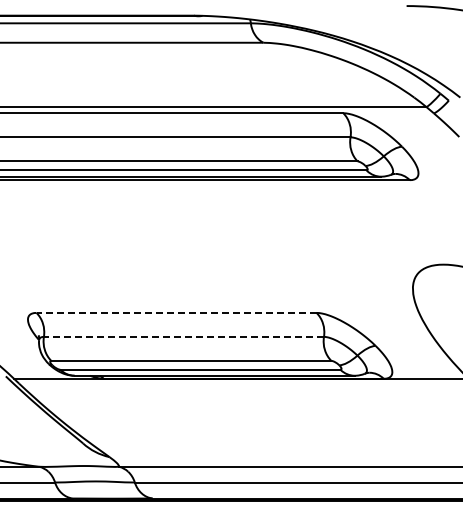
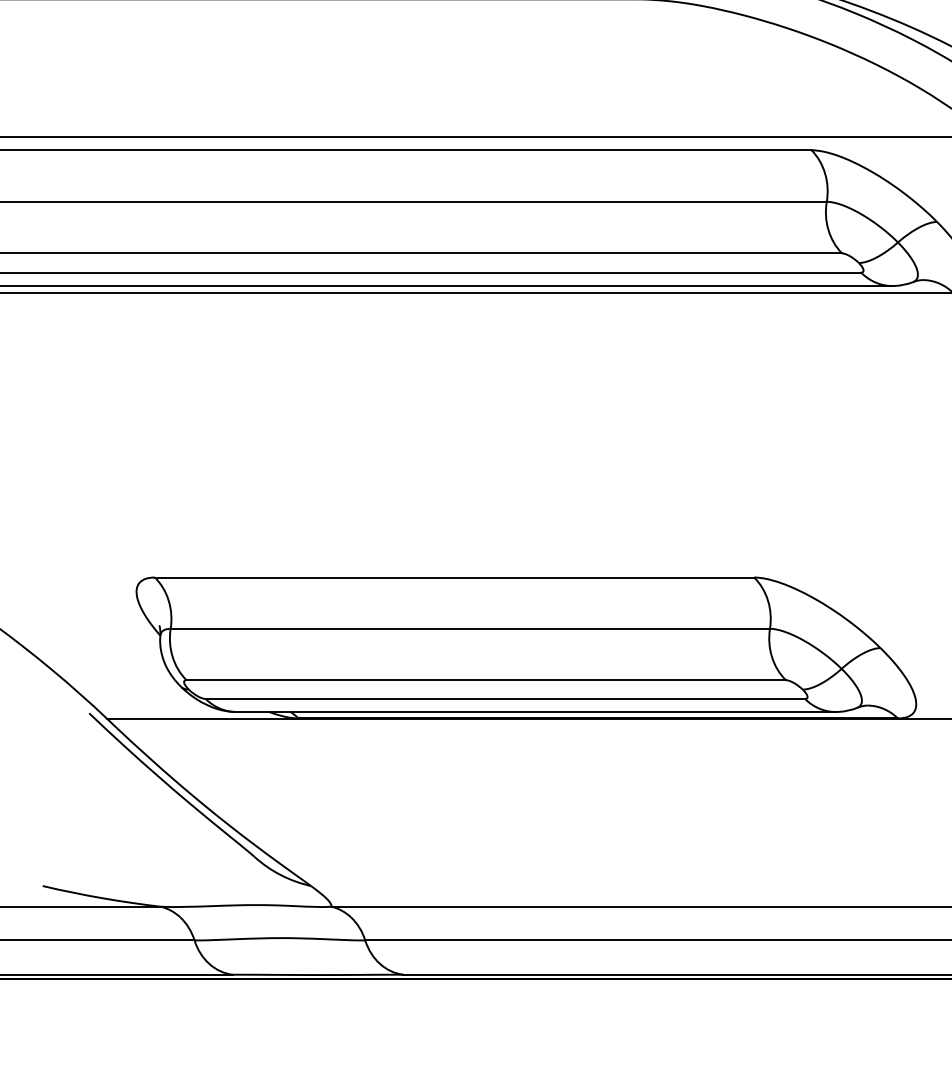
line: (176, 312) -> (454, 576), dashed -> solid
line: (183, 336) -> (469, 627), dashed -> solid

